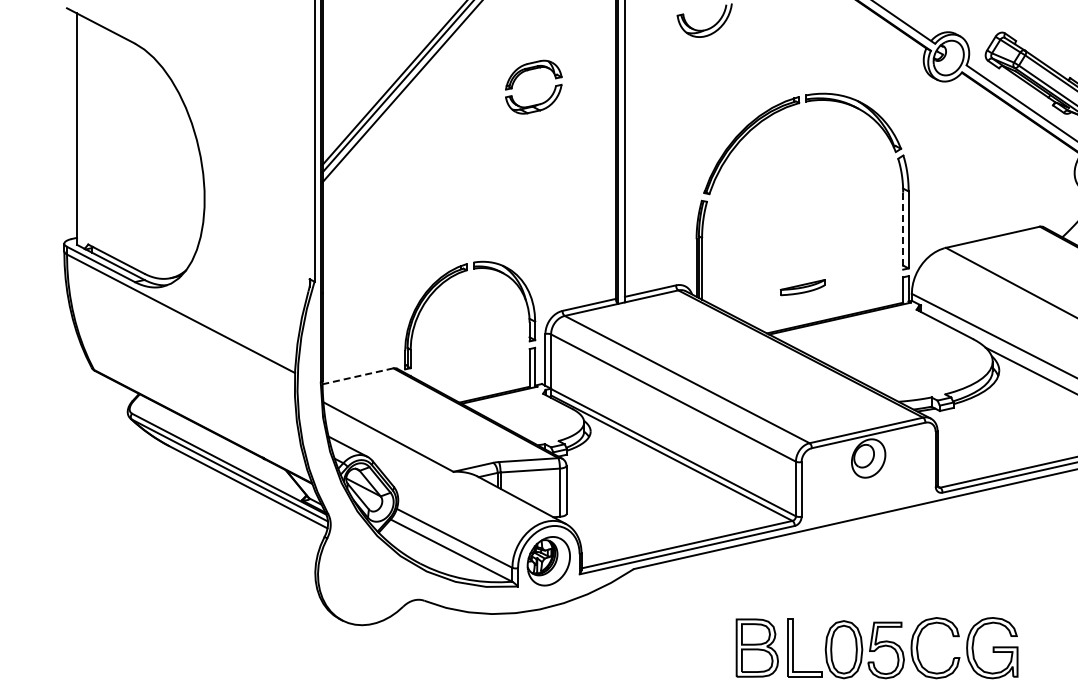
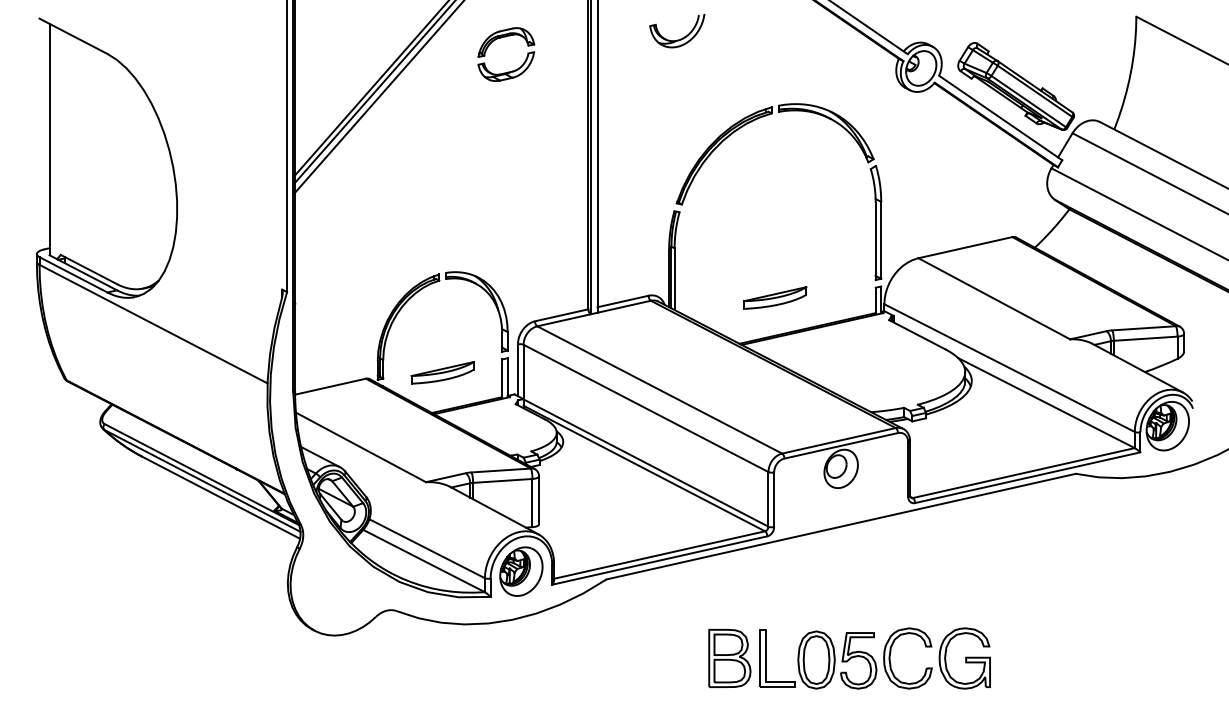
part: (528, 71) -> (501, 38), moved
line: (902, 232) -> (875, 242), dashed -> solid
part: (802, 287) -> (775, 297), size x1.43
part: (469, 362) -> (442, 372), added
line: (357, 376) -> (330, 386), dashed -> solid

